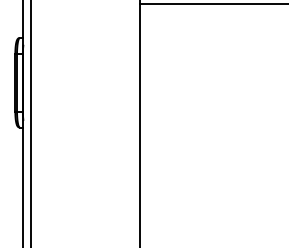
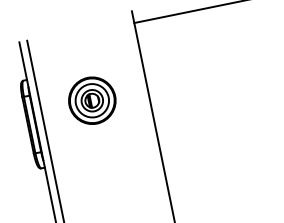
part: (83, 71) -> (92, 100), added

